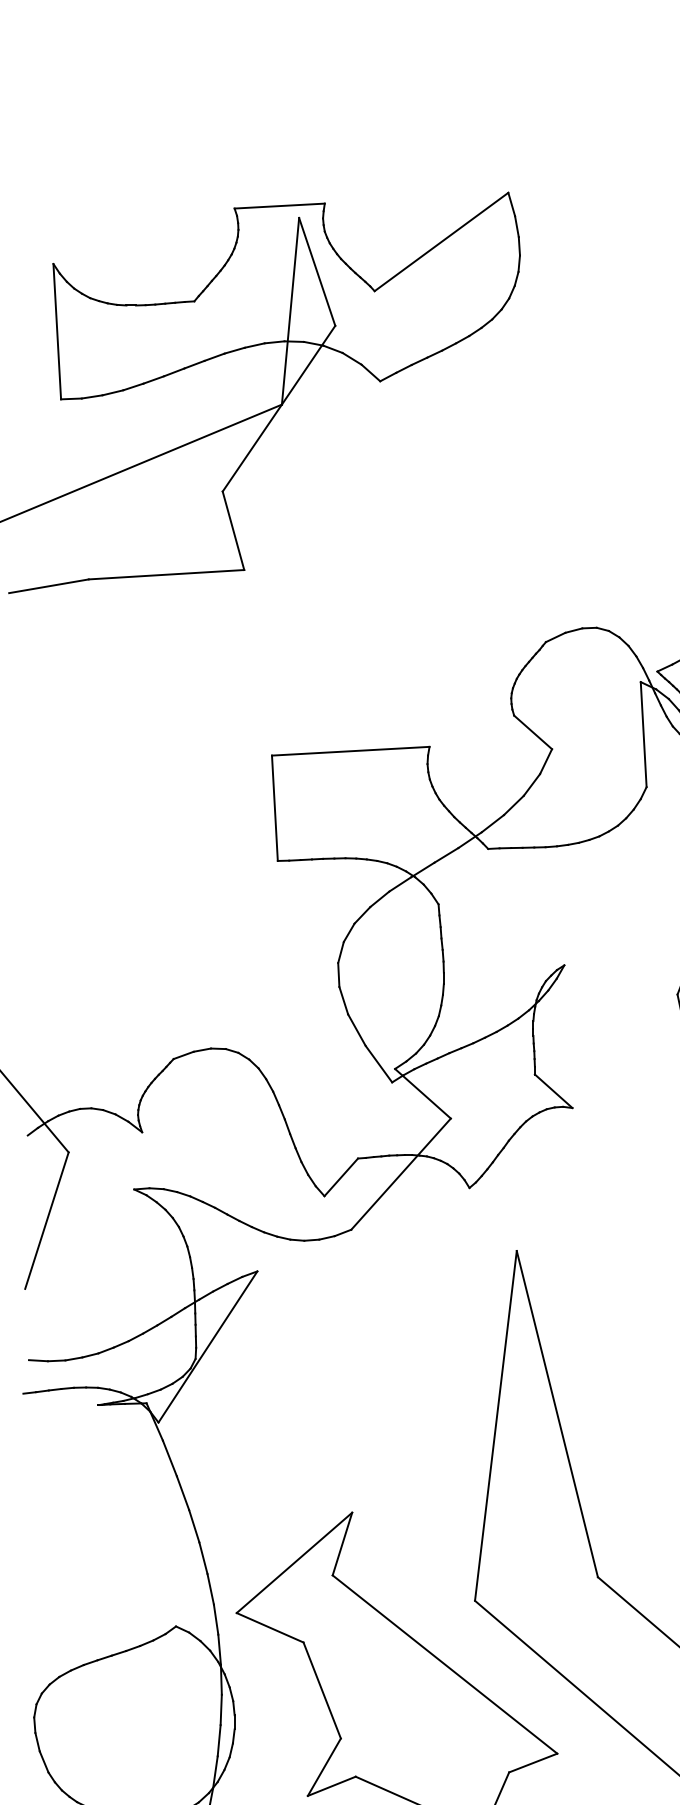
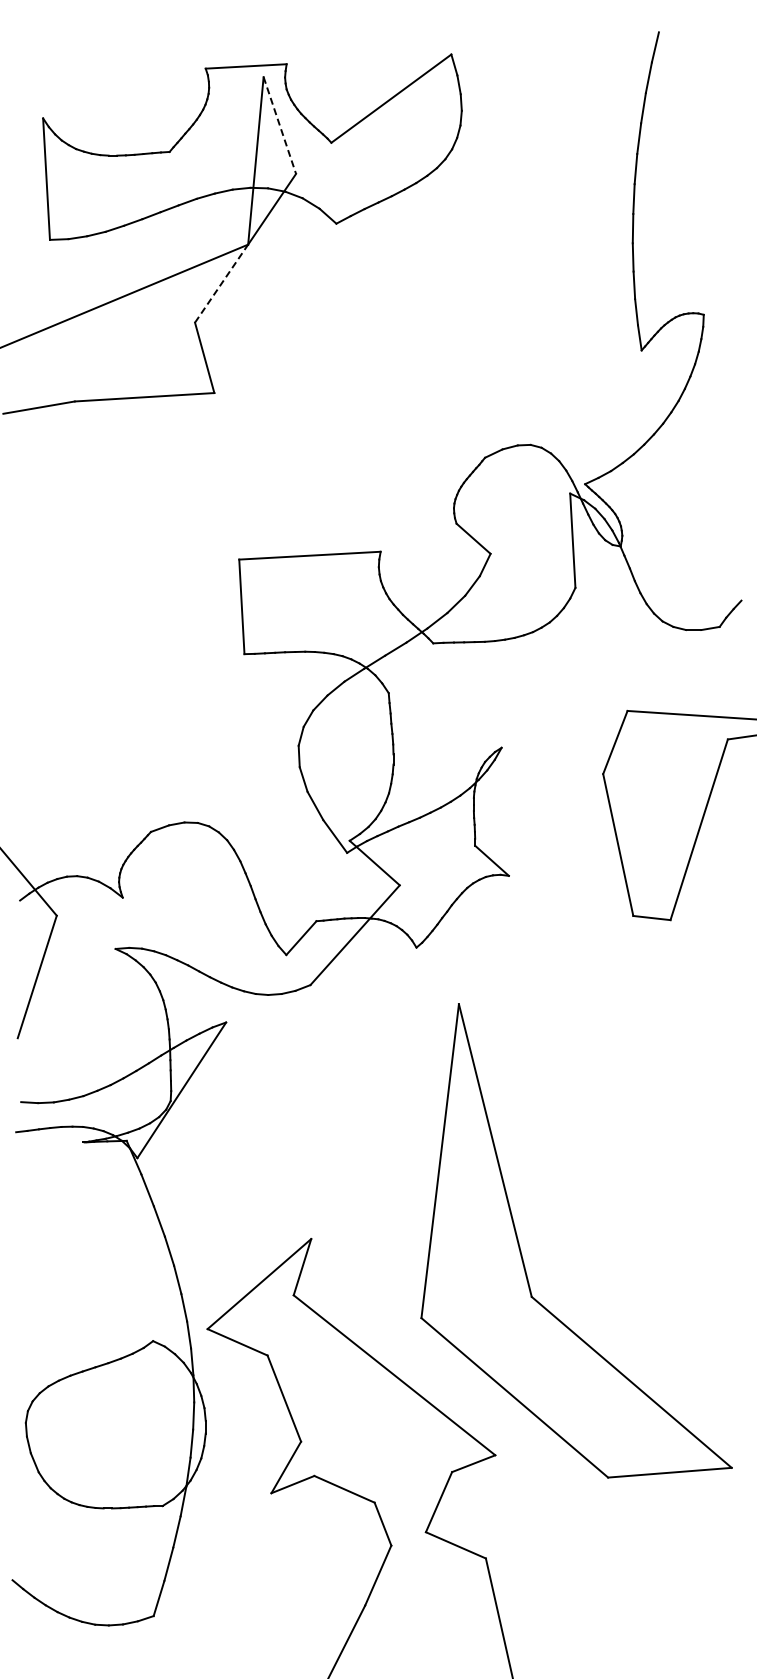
line: (317, 271) -> (280, 125), solid -> dashed
line: (252, 447) -> (221, 283), solid -> dashed

